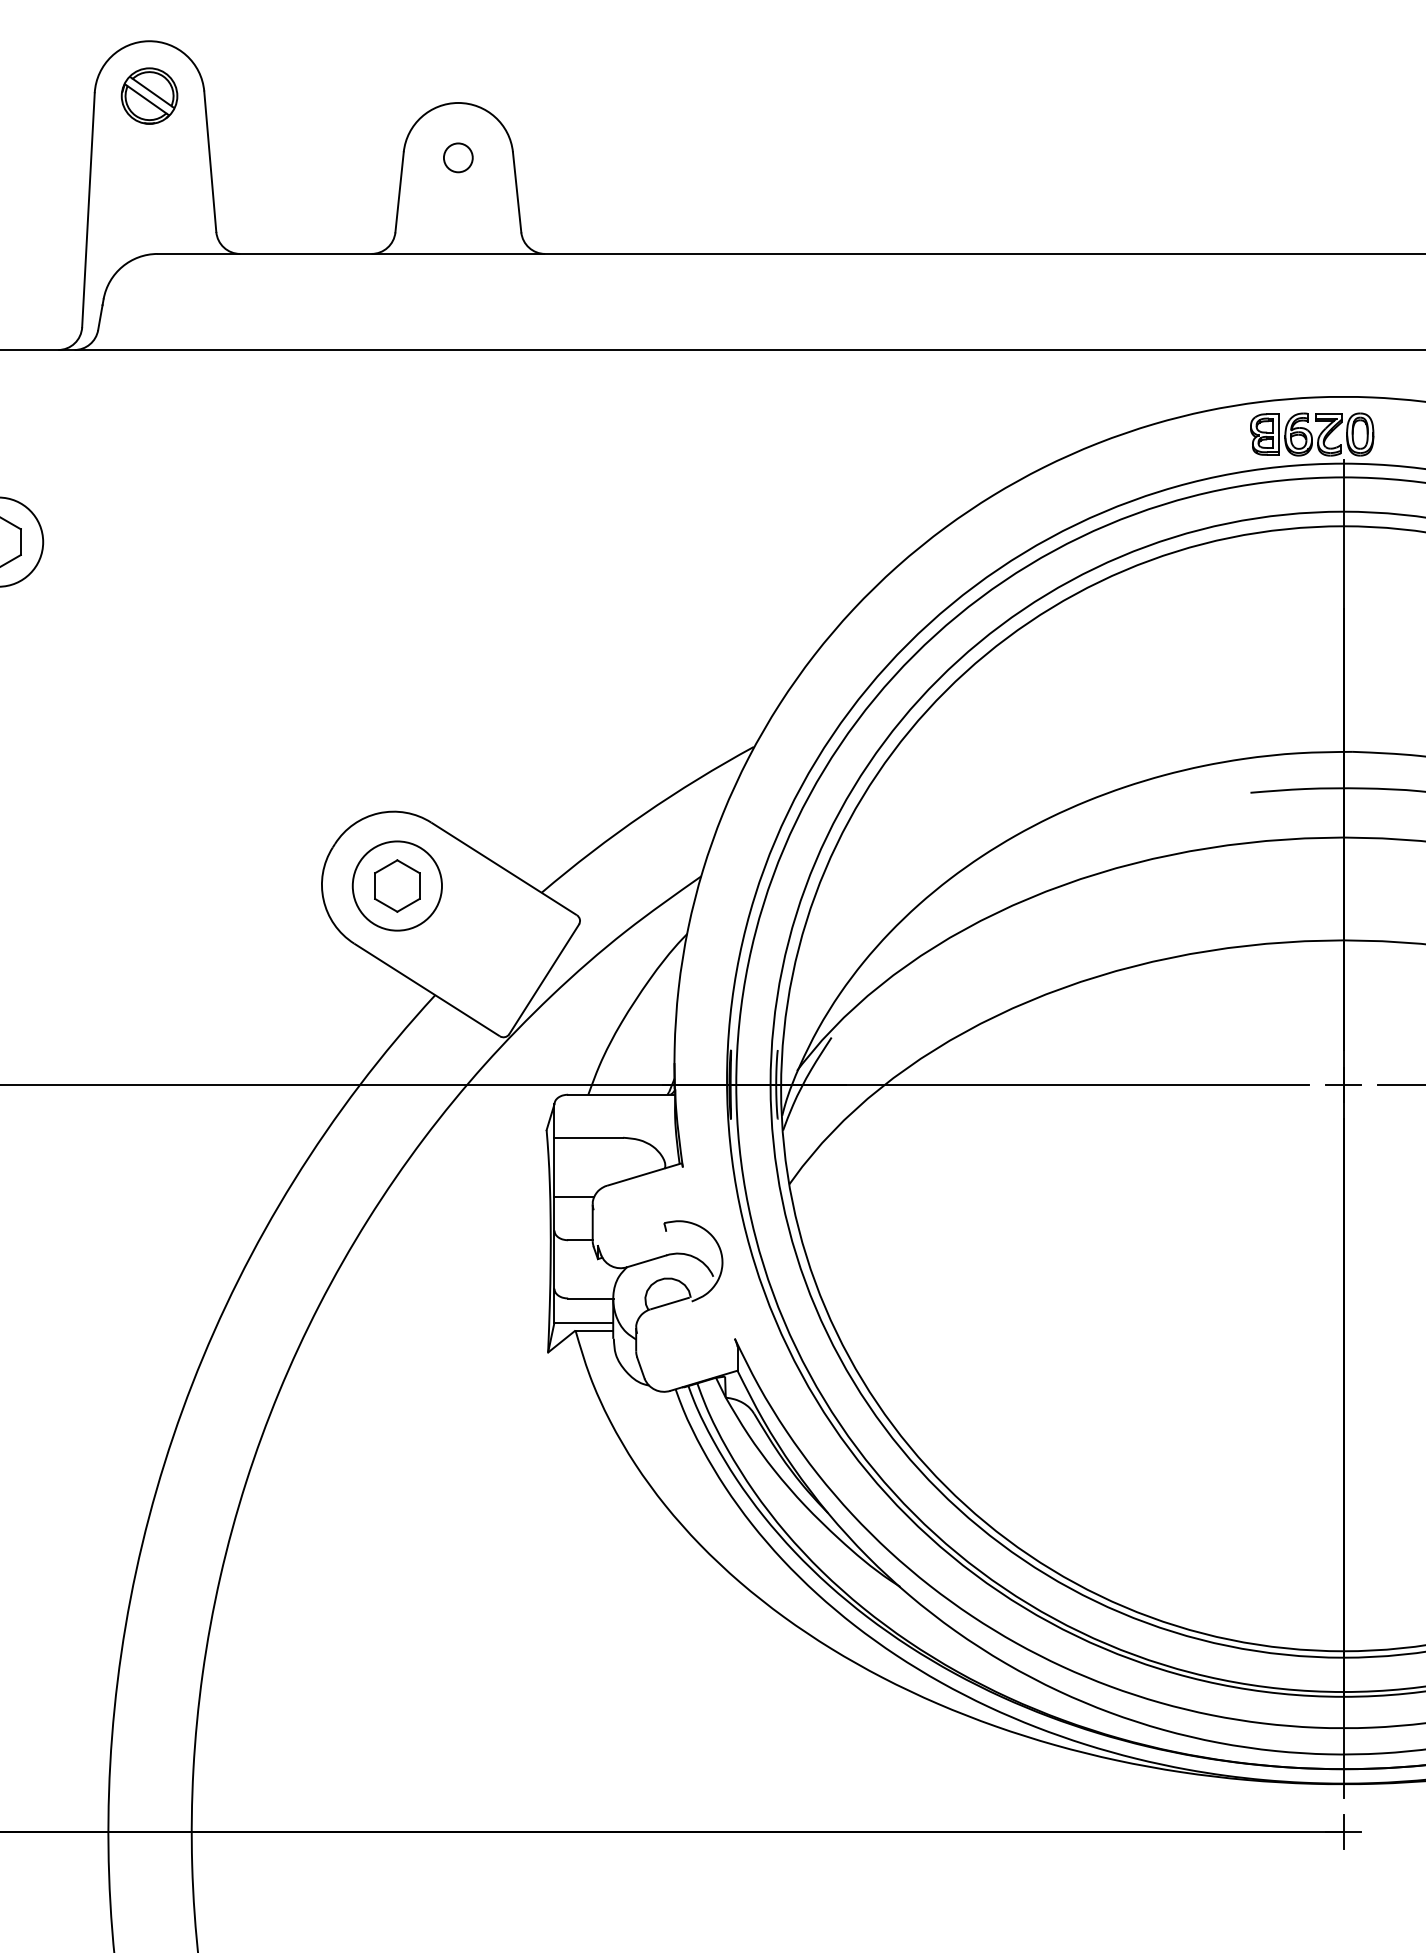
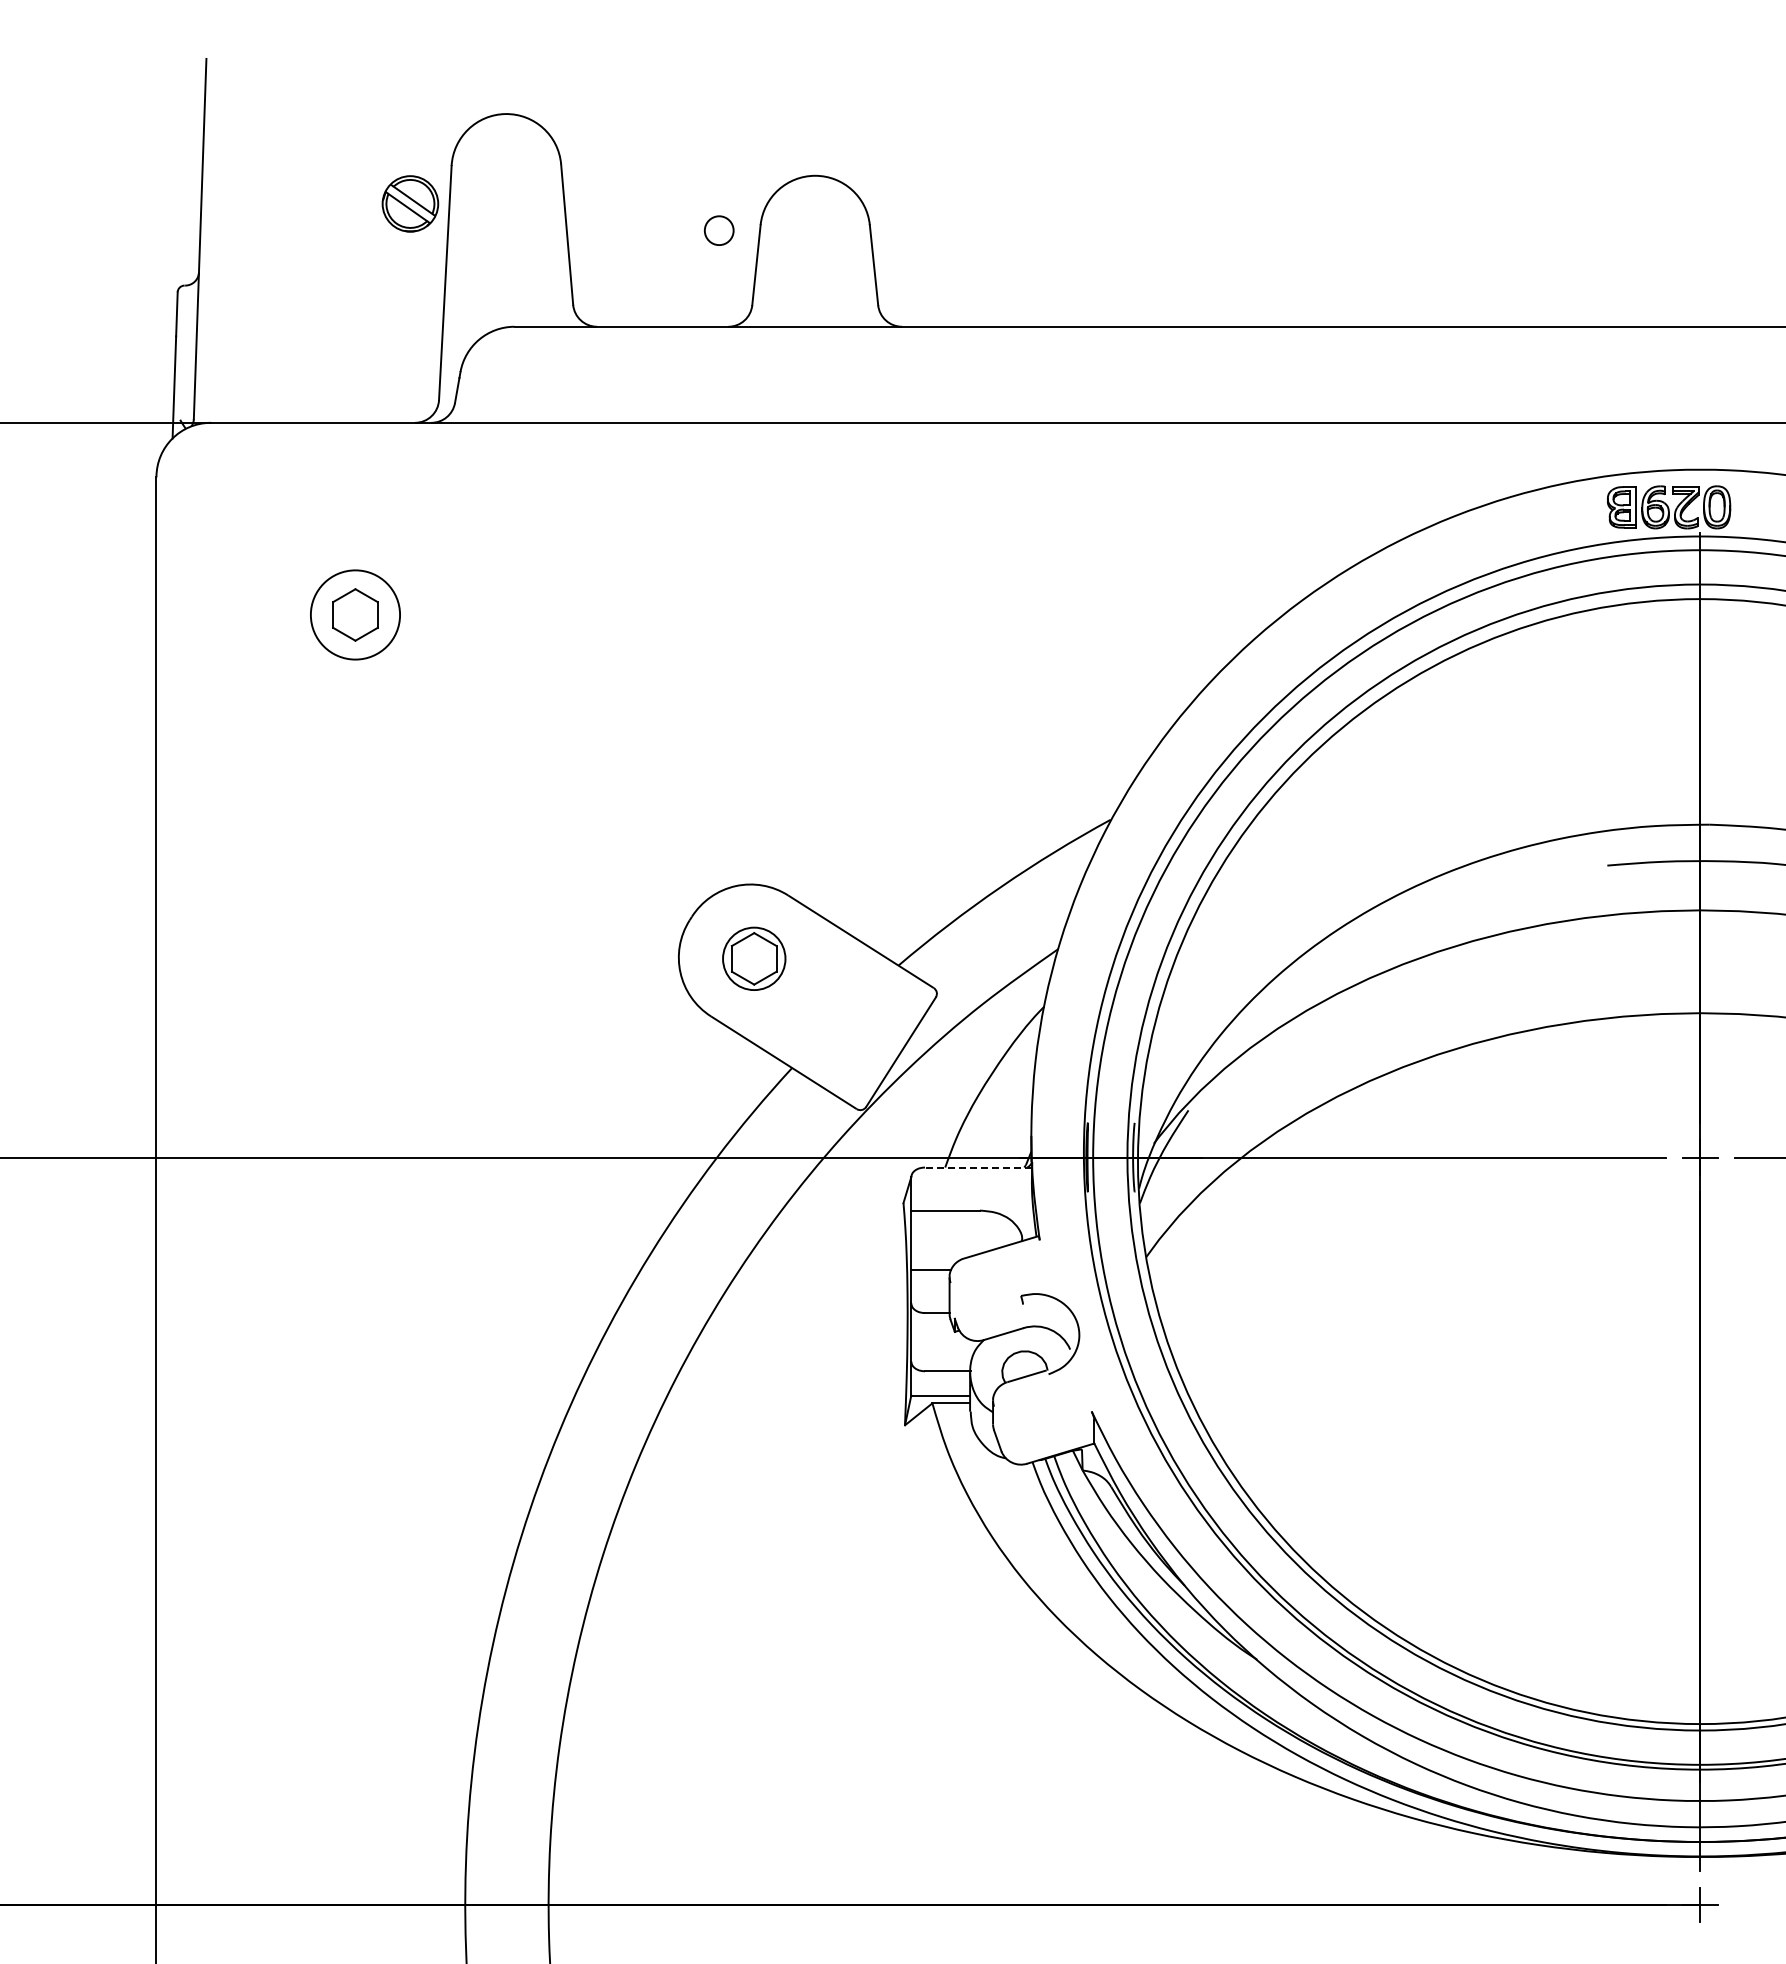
part: (149, 95) -> (410, 203), moved
circle: (458, 157) -> (719, 230), moved
circle: (396, 885) -> (753, 958), size x0.7
line: (621, 1094) -> (978, 1167), solid -> dashed

